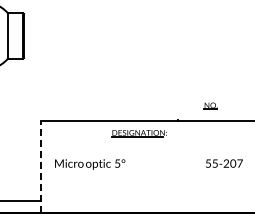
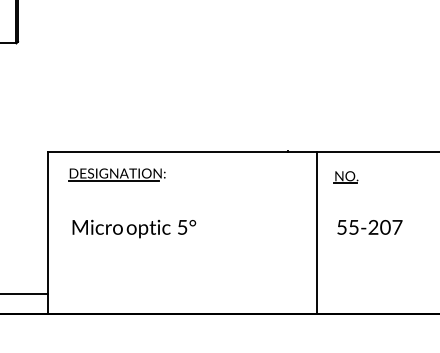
part: (210, 105) -> (345, 176), moved
part: (138, 133) -> (115, 174), moved
line: (41, 166) -> (48, 232), dashed -> solid
line: (194, 166) -> (317, 232), added

